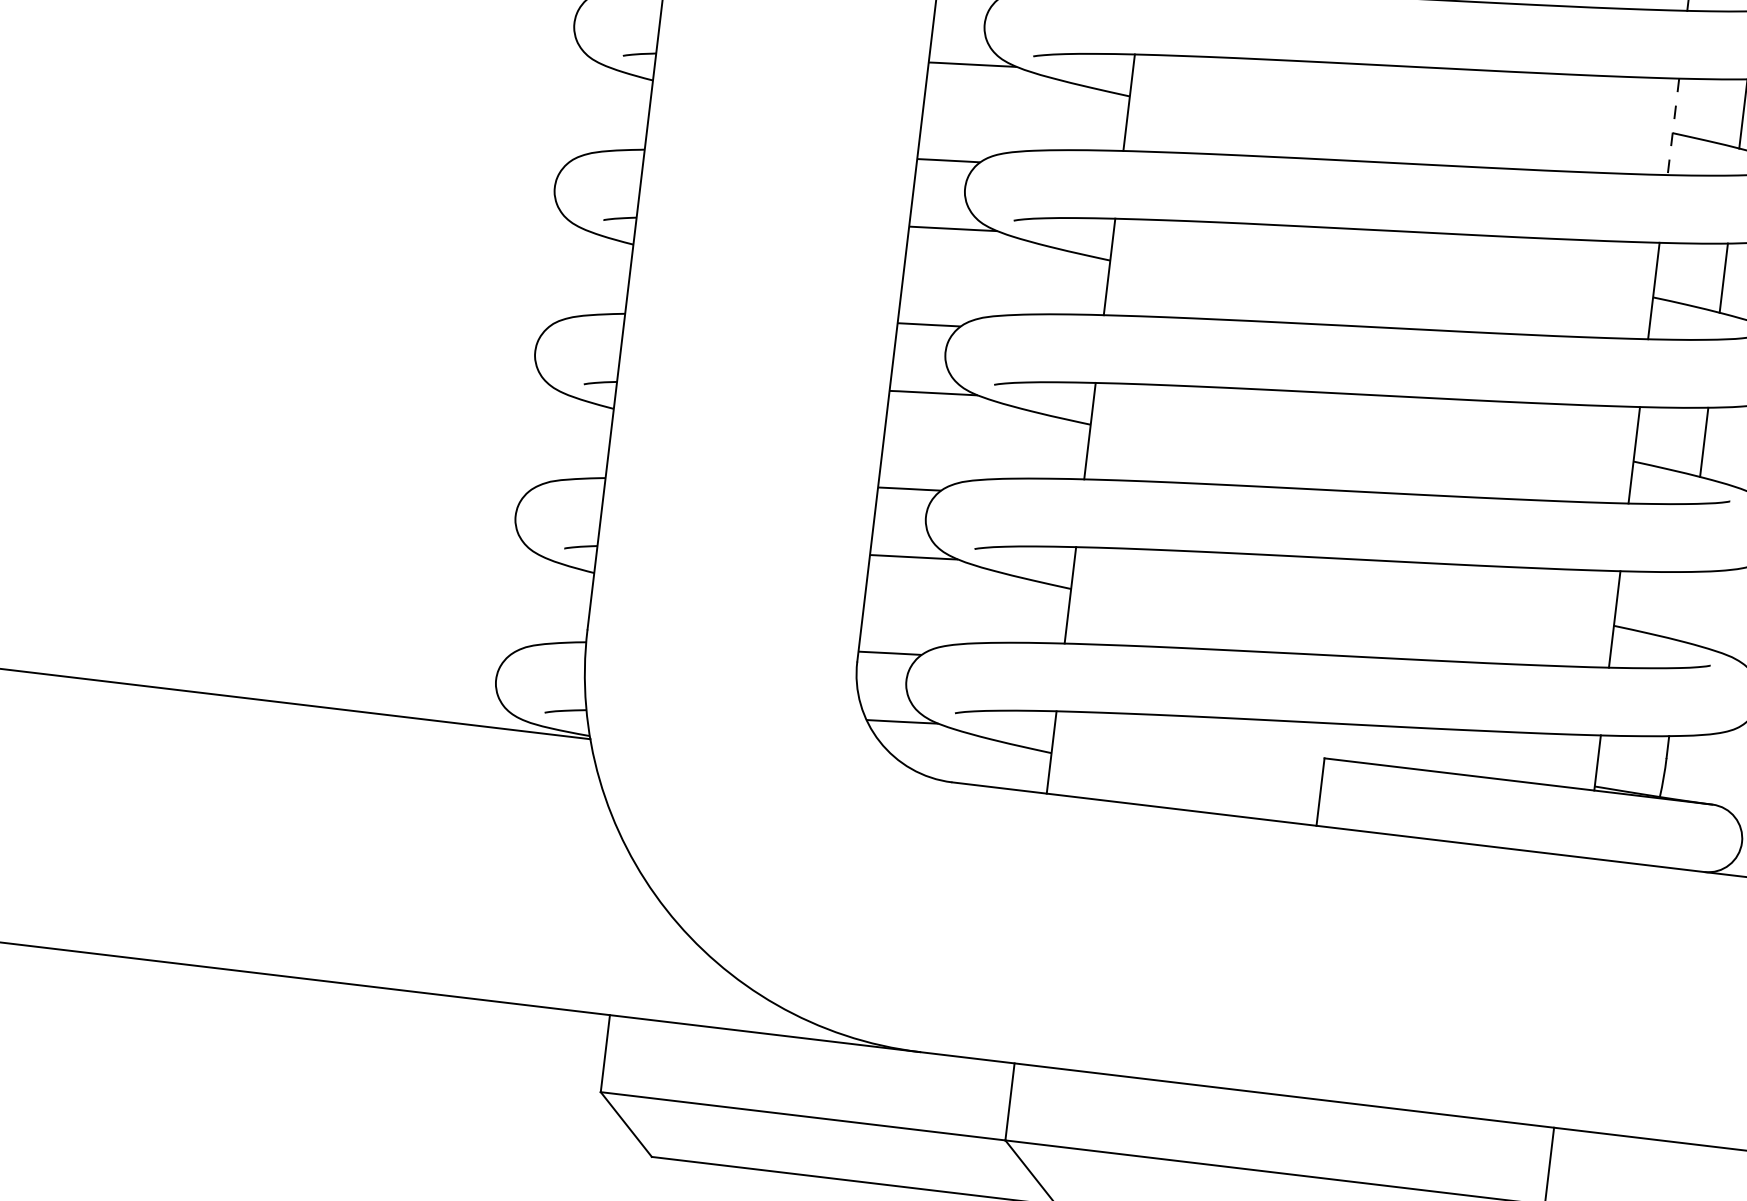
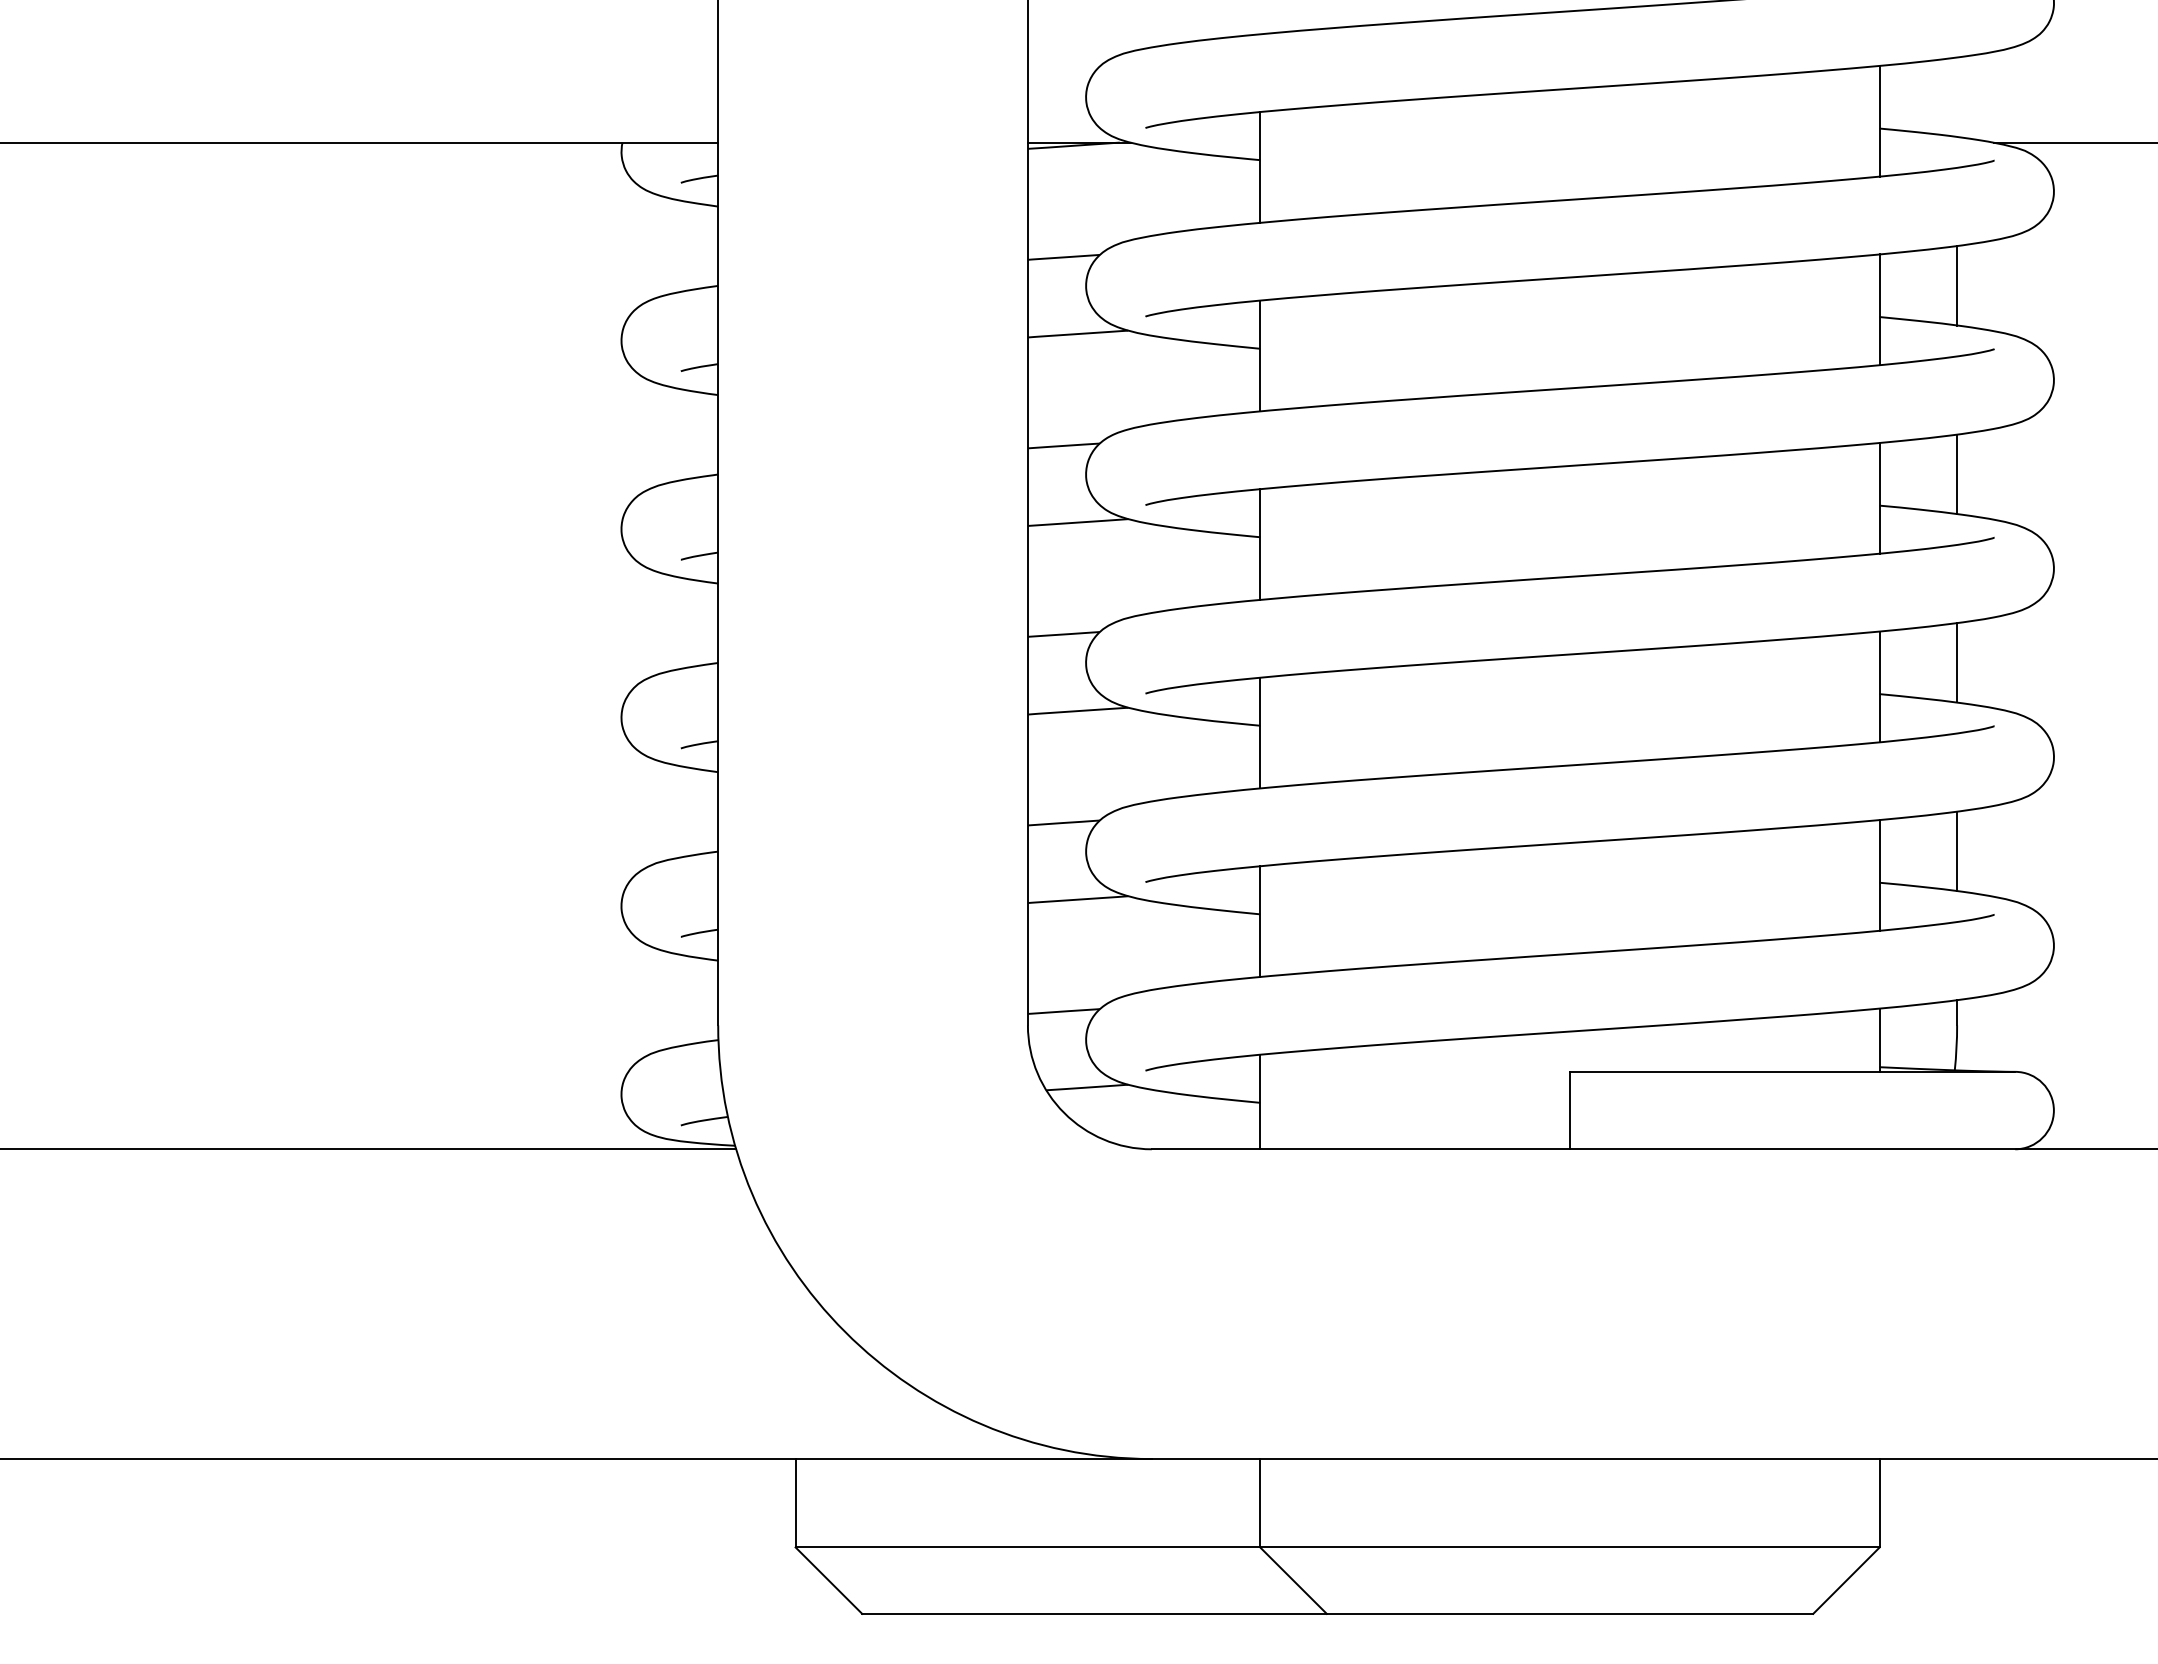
line: (1673, 127) -> (1879, 310), dashed -> solid
line: (1684, 606) -> (1957, 851), added

